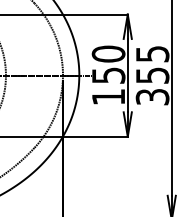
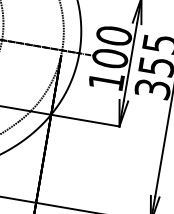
text: (108, 75) -> (110, 58), 150 -> 100

